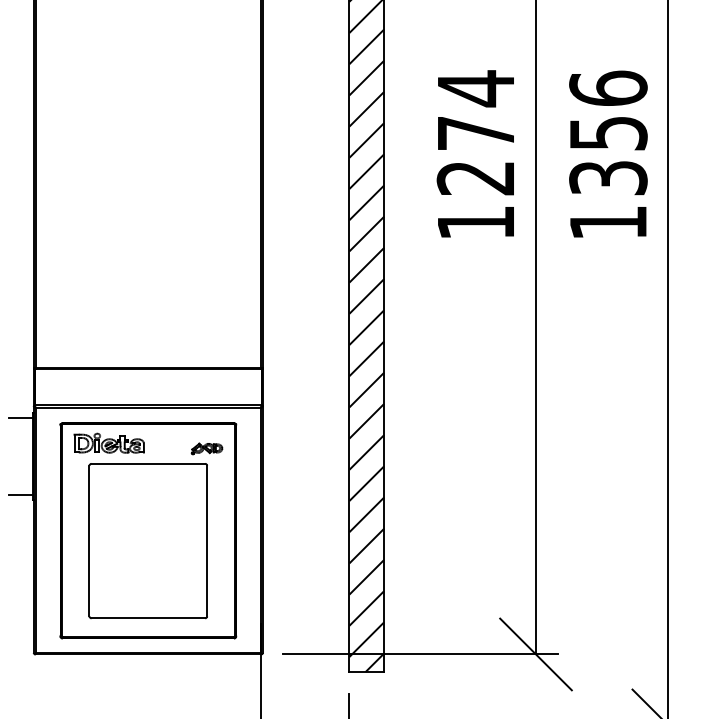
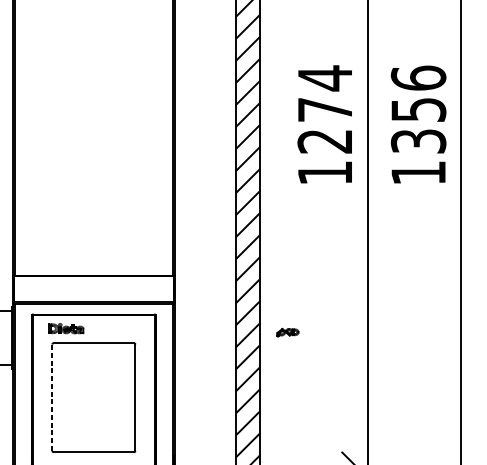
part: (108, 442) -> (65, 328), size x0.7
part: (206, 448) -> (287, 332), moved
line: (89, 540) -> (52, 397), solid -> dashed

